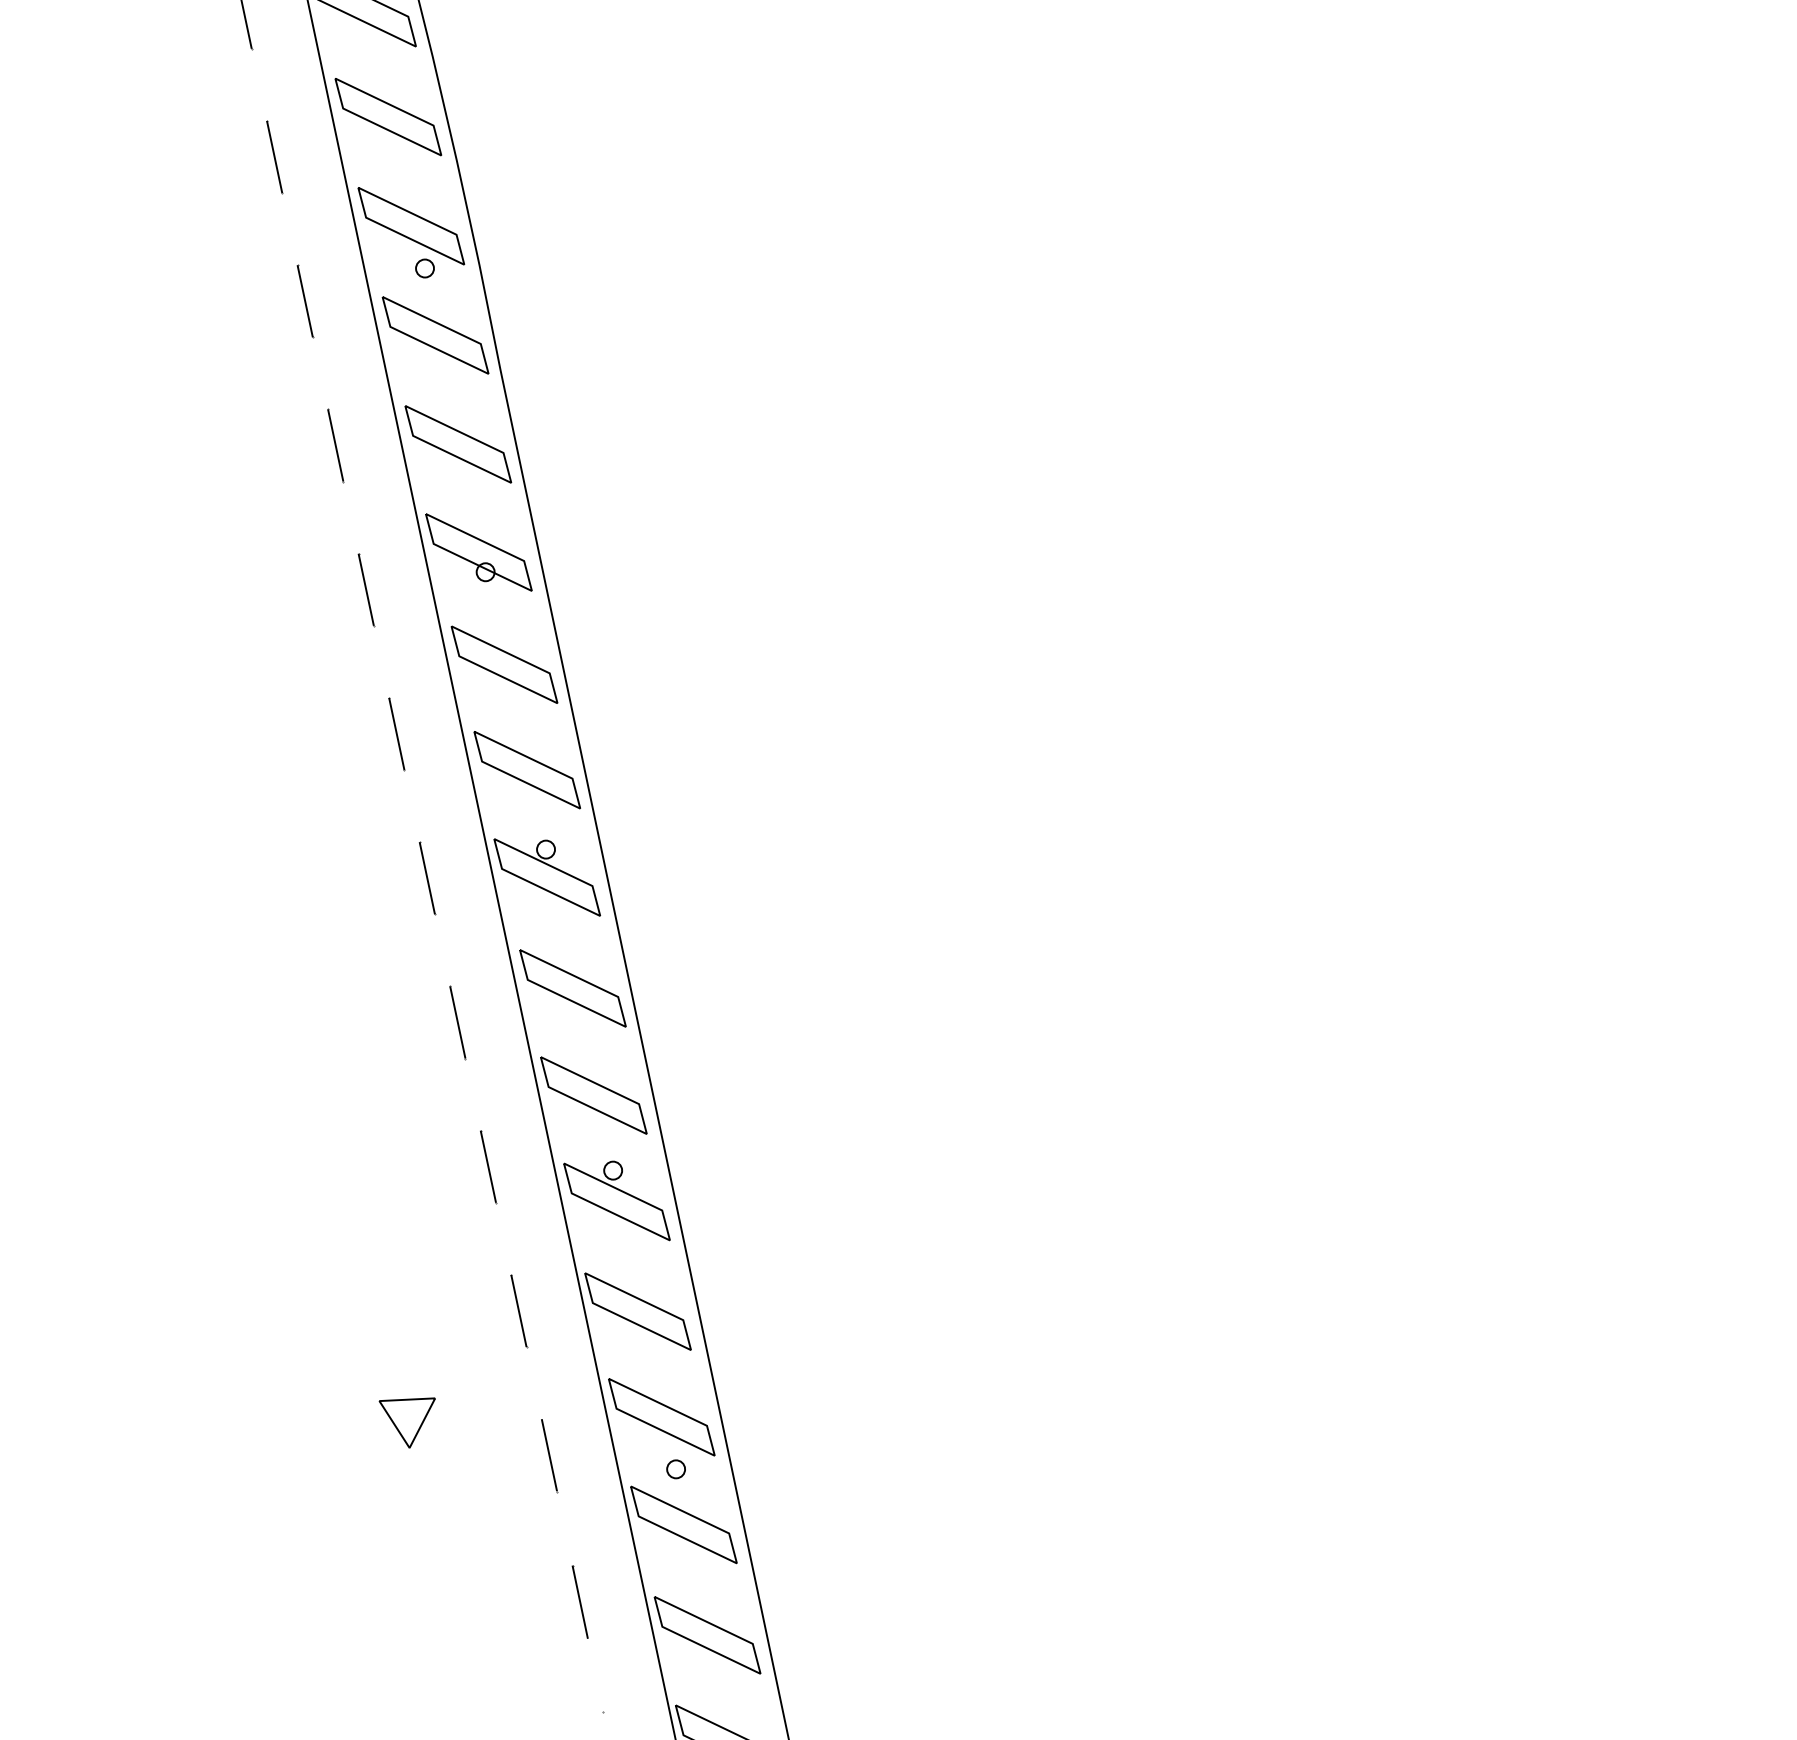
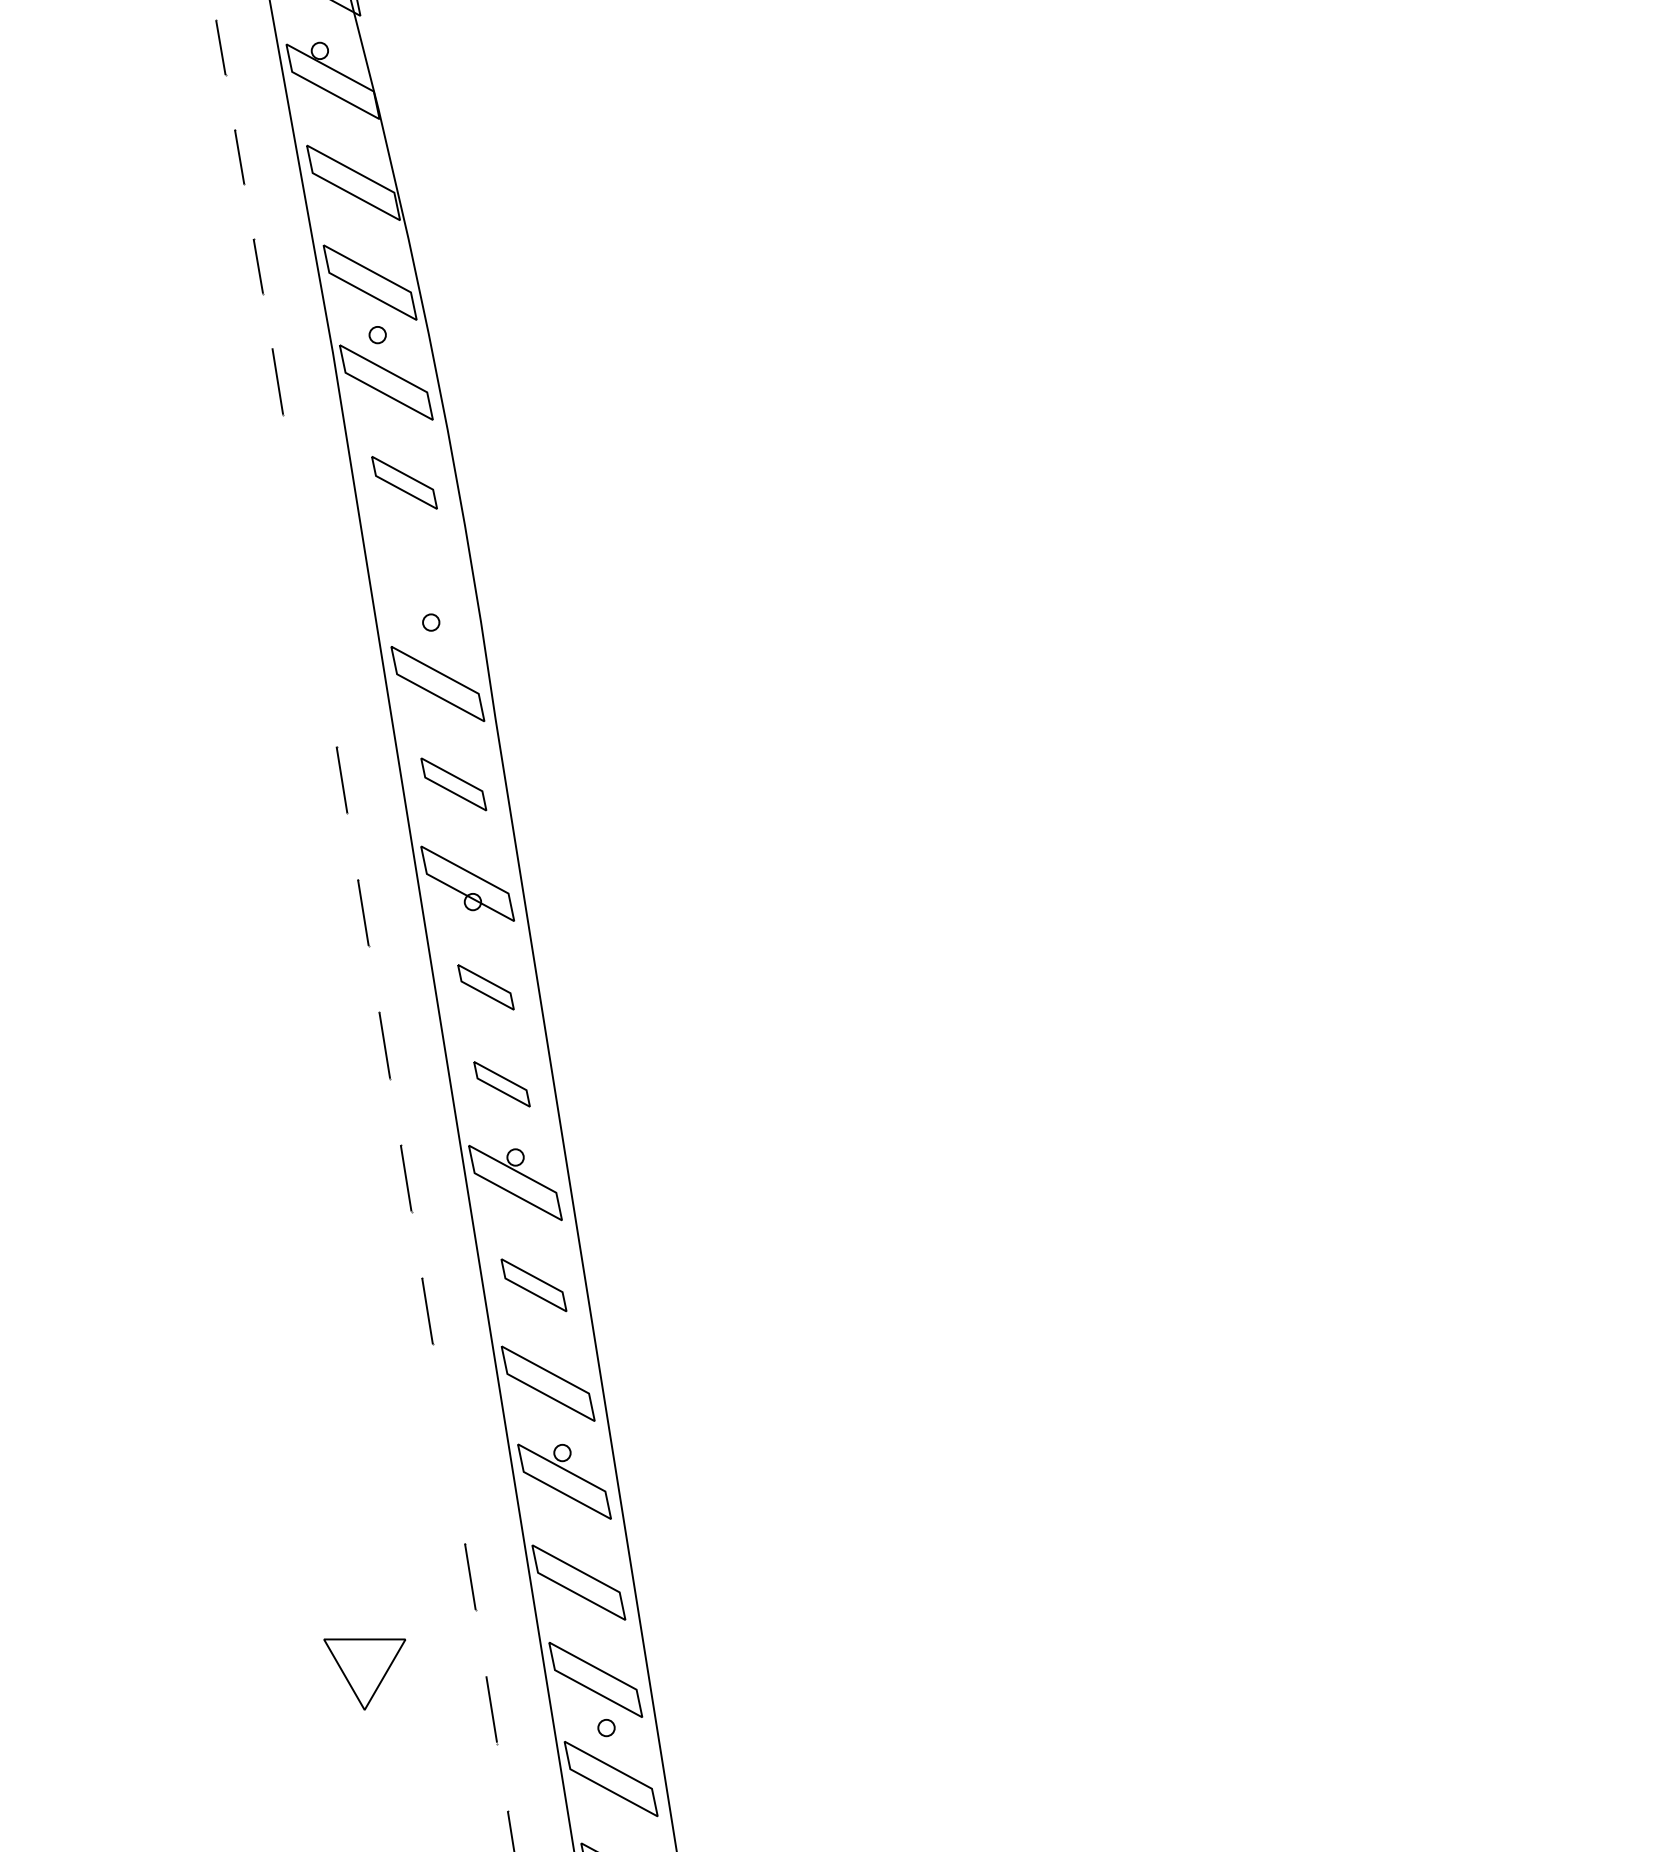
part: (388, 116) -> (404, 482), size x0.7
line: (275, 157) -> (299, 514), removed
part: (411, 226) -> (420, 583), removed
line: (305, 301) -> (320, 647), removed
part: (458, 444) -> (453, 784), size x0.7
part: (503, 665) -> (485, 987), size x0.6
part: (526, 770) -> (501, 1084), size x0.6
part: (572, 988) -> (533, 1285), size x0.7
line: (487, 1167) -> (448, 1444), removed
part: (408, 1423) -> (364, 1674), size x1.6

